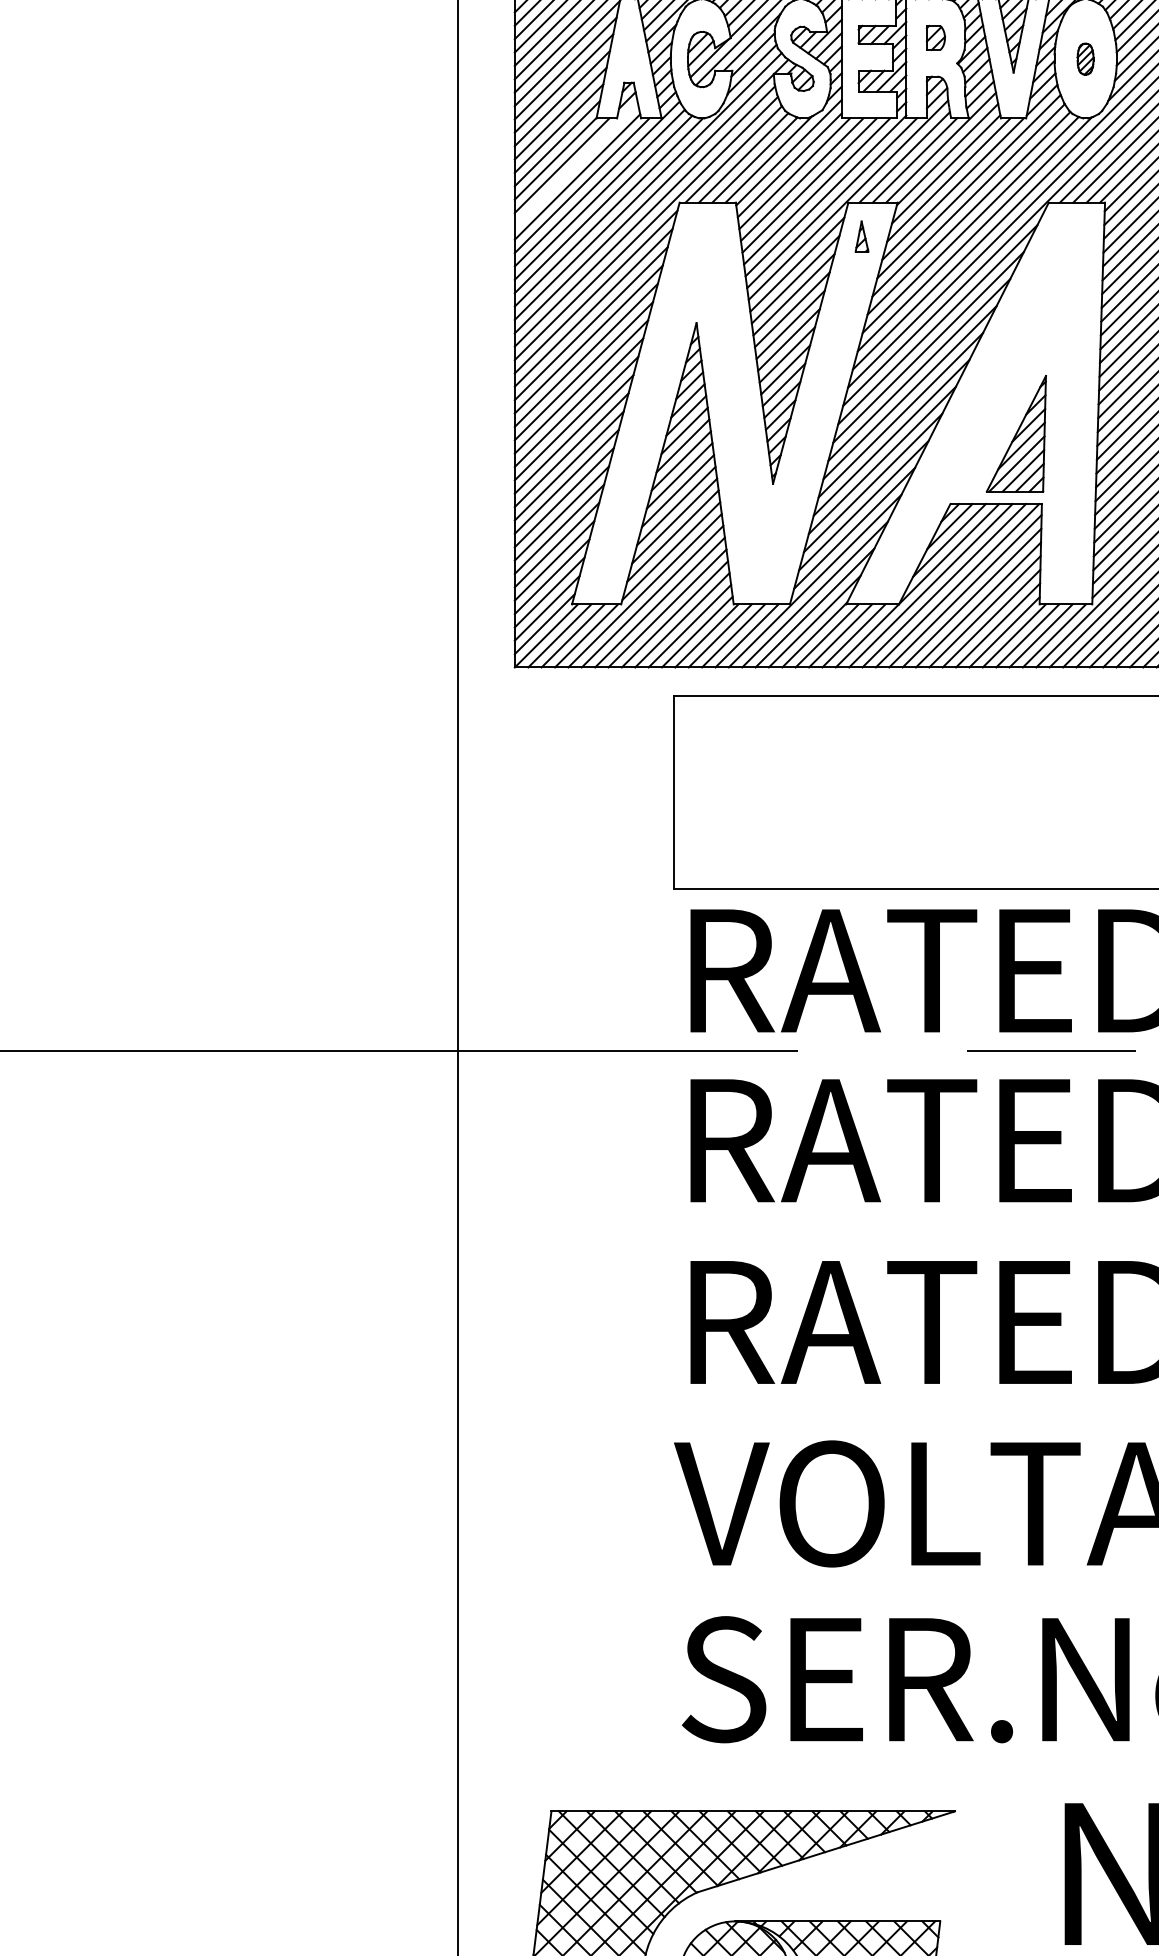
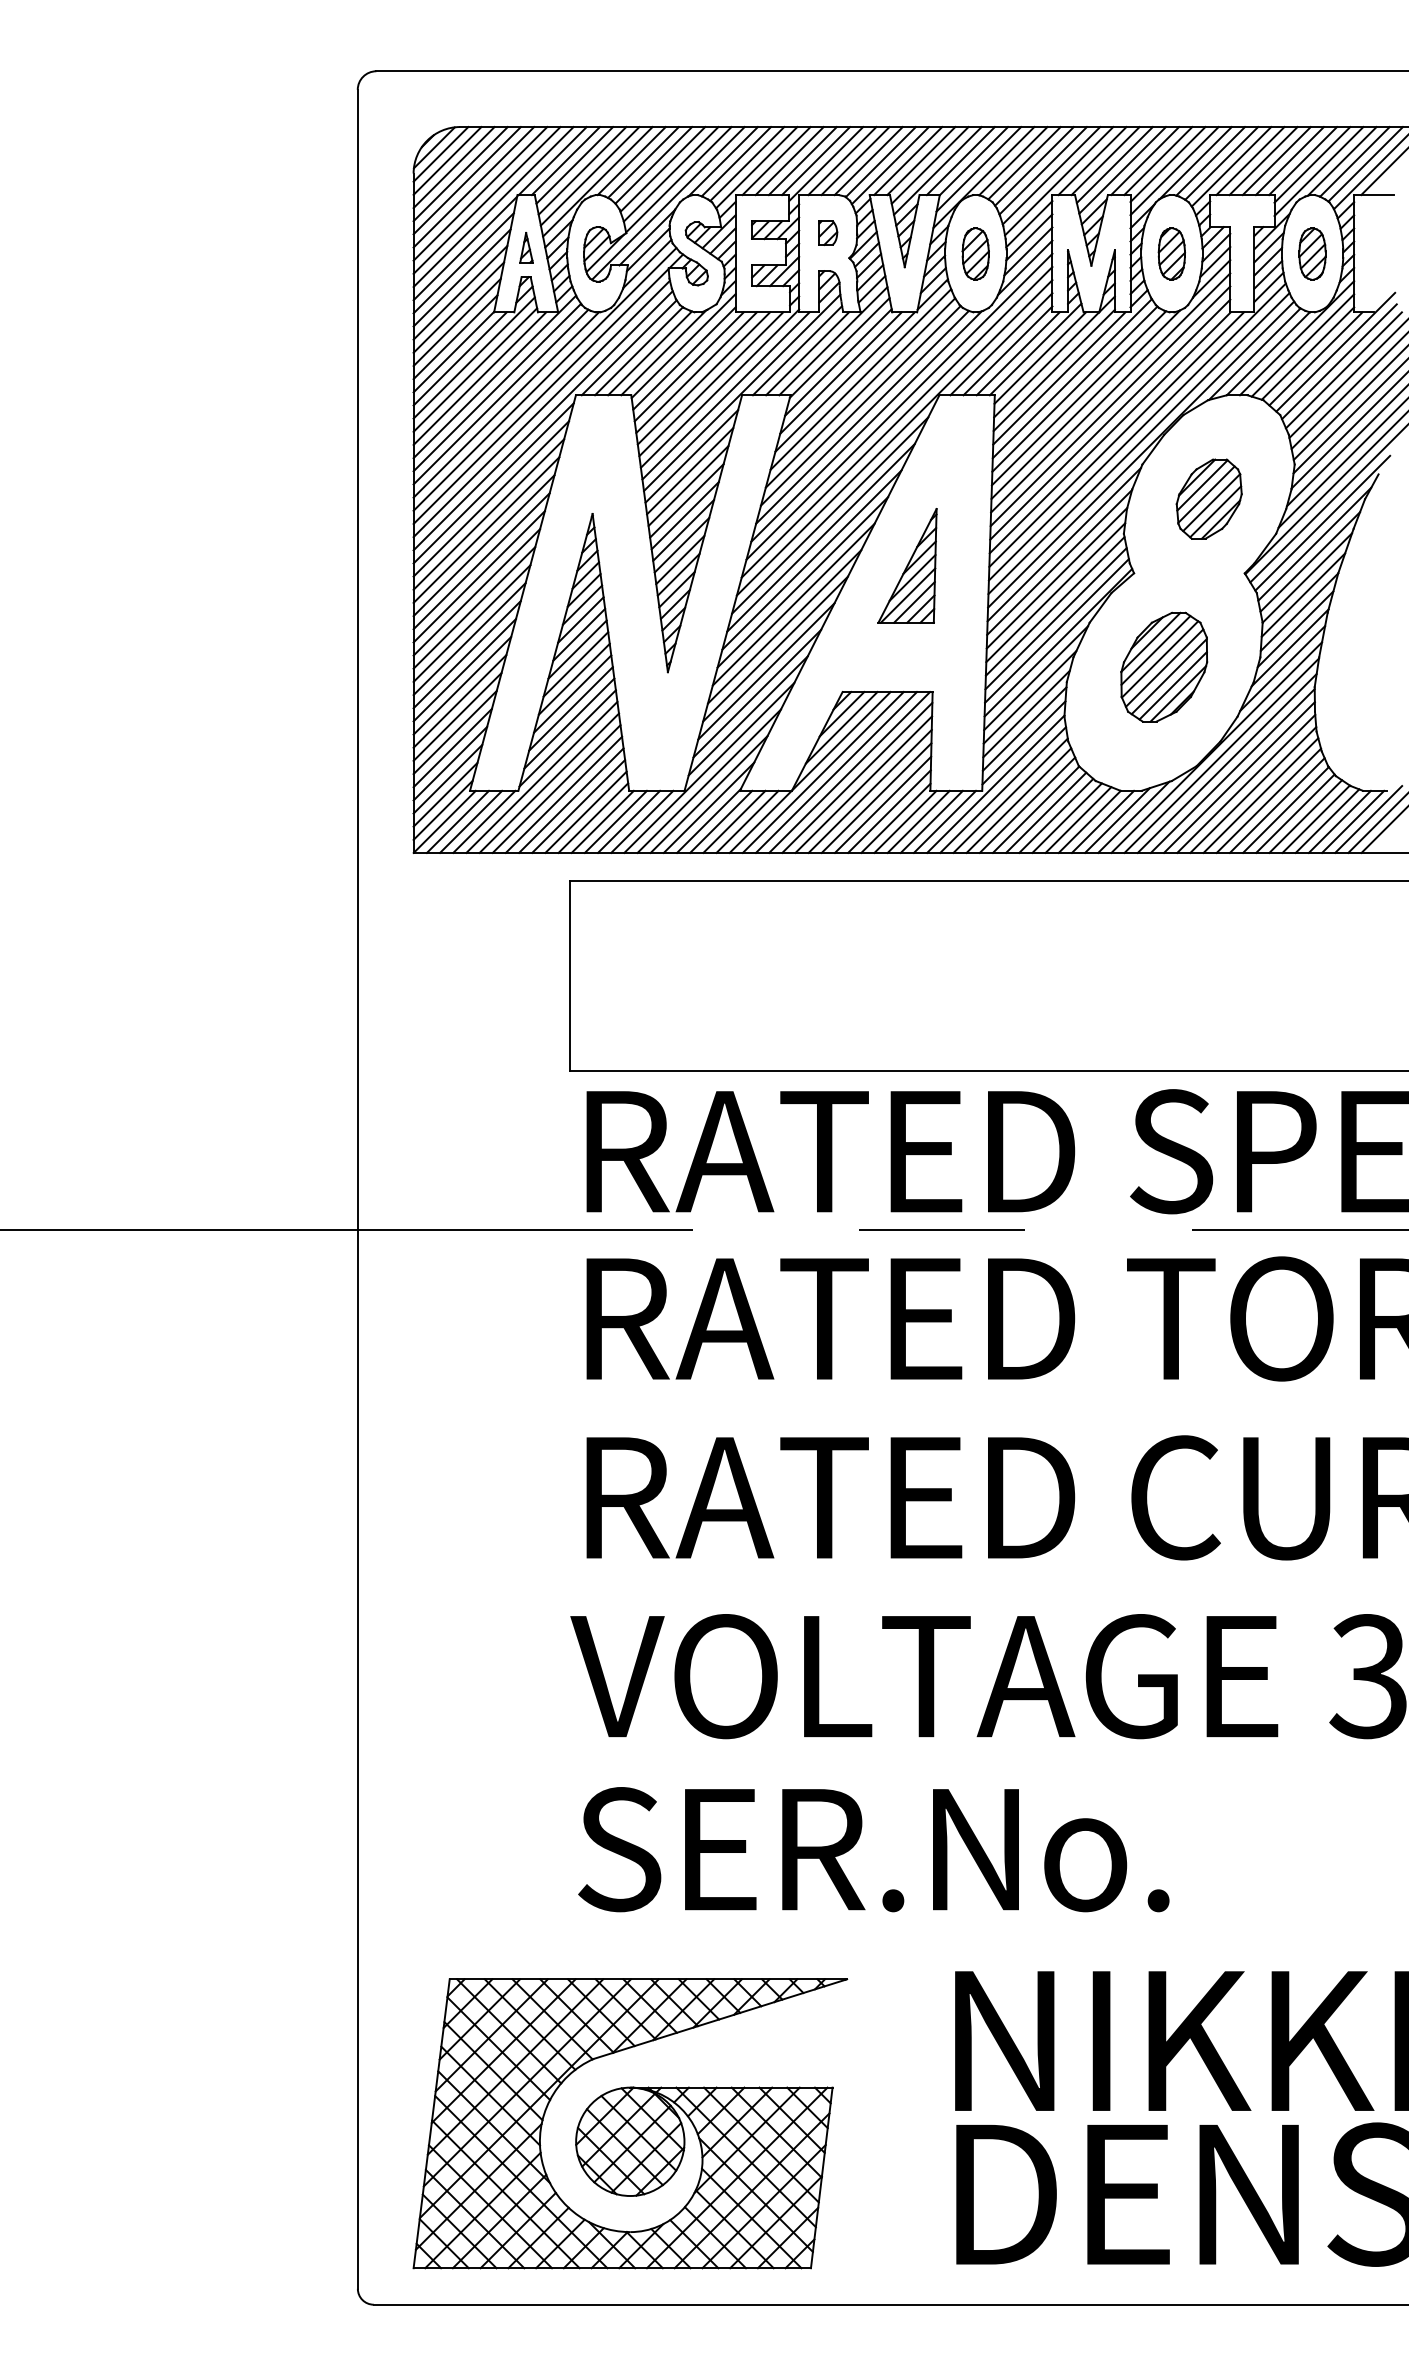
part: (1085, 58) -> (975, 253), size x1.67
line: (575, 164) -> (473, 357), added
part: (862, 236) -> (526, 247), moved
part: (1016, 433) -> (907, 565), moved

